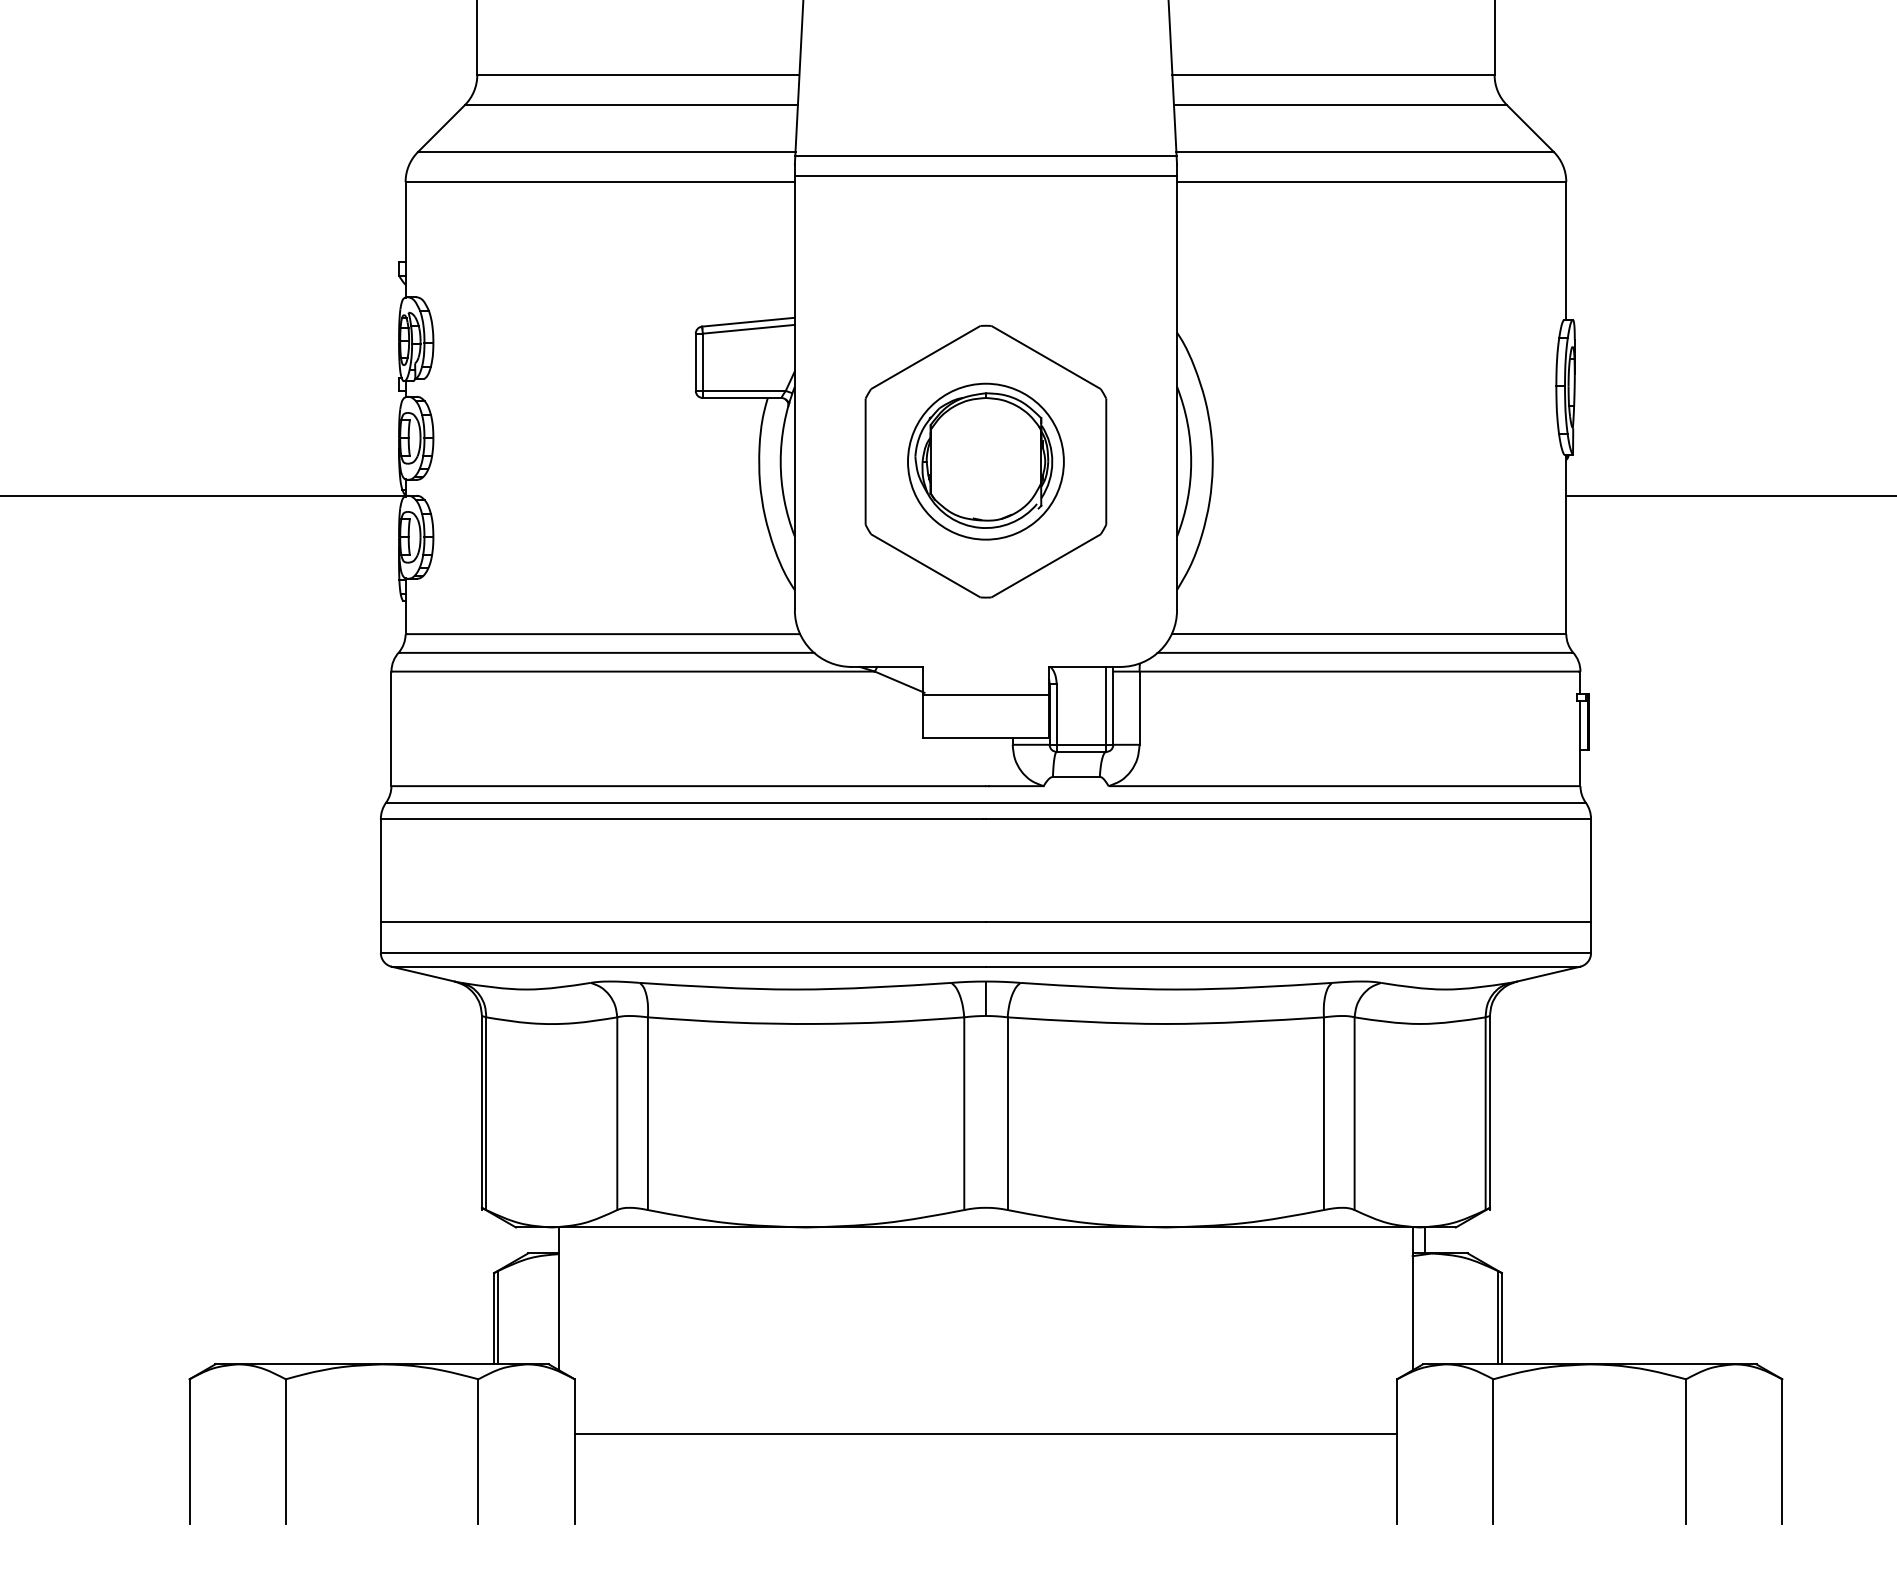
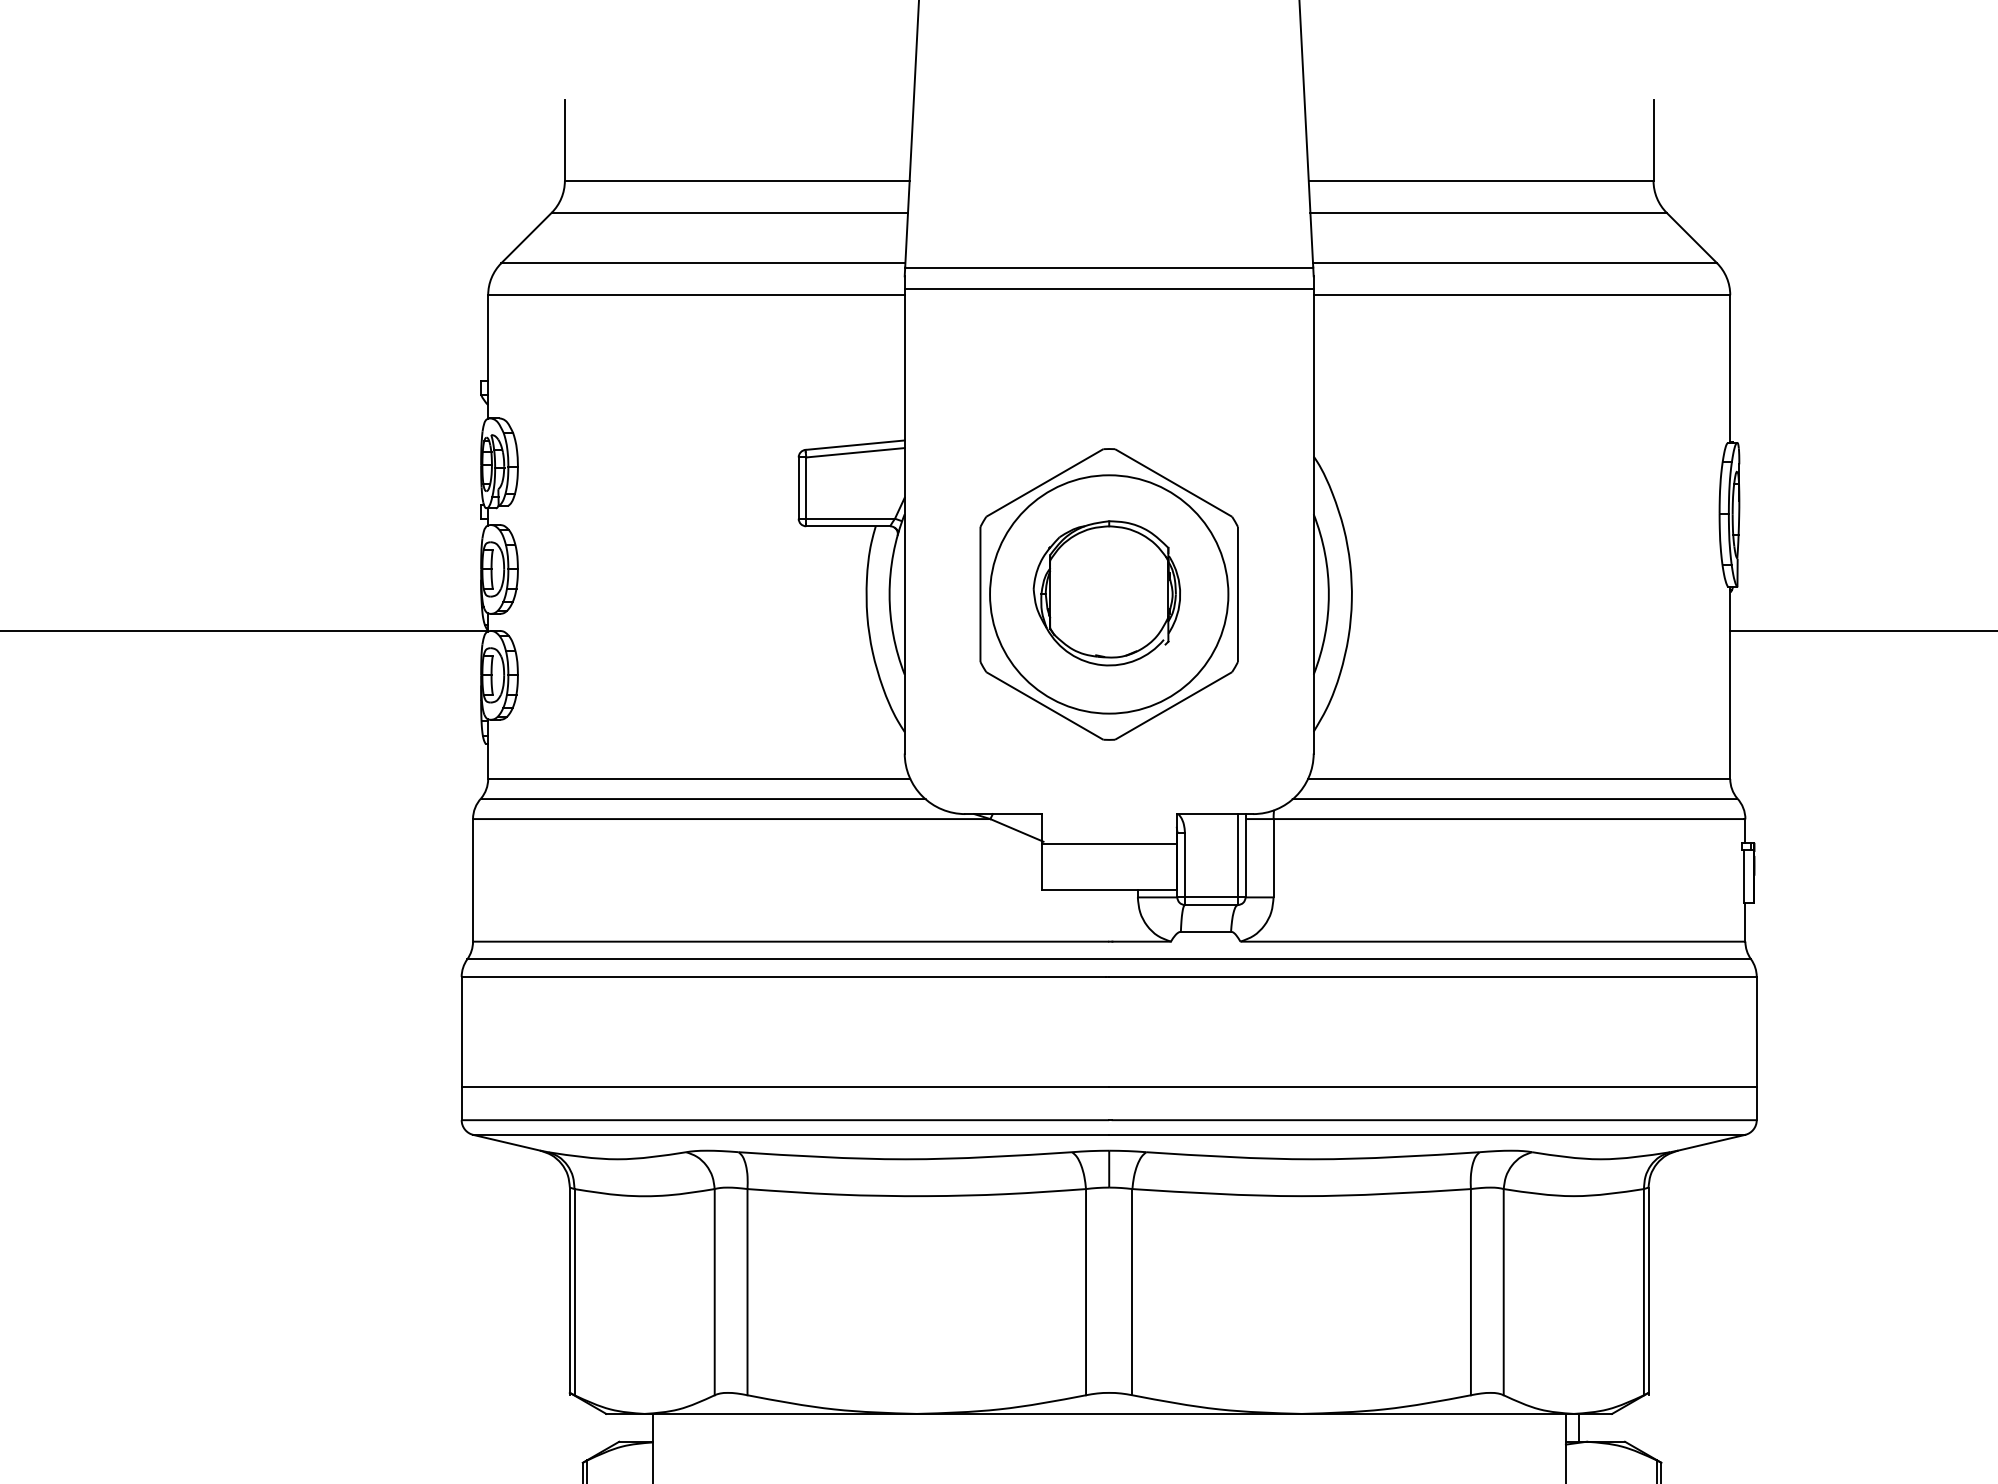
circle: (985, 461) -> (1108, 594), size x1.43

